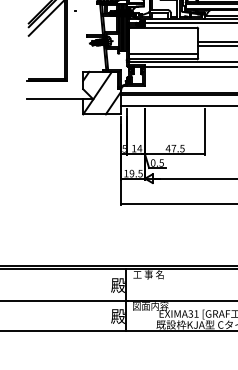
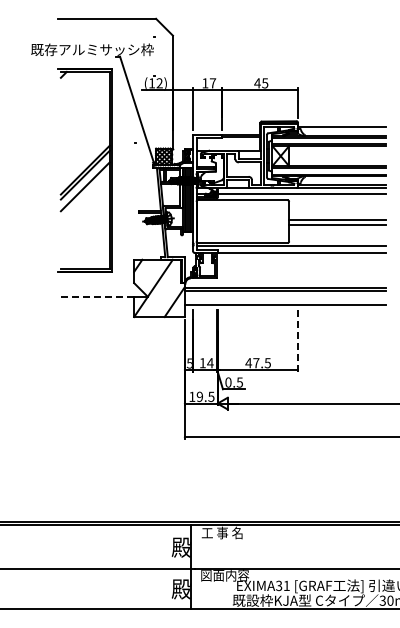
line: (163, 54) -> (242, 236), removed
line: (55, 99) -> (96, 296), solid -> dashed
line: (204, 131) -> (297, 340), solid -> dashed

